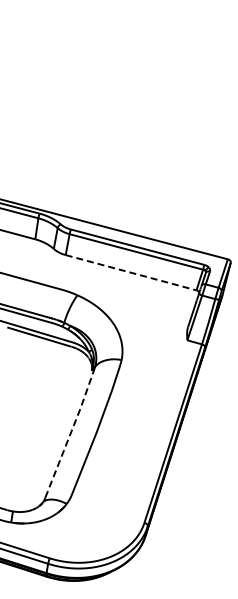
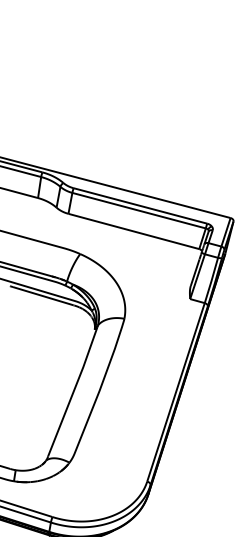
line: (131, 272) -> (134, 231), dashed -> solid
line: (71, 432) -> (74, 391), dashed -> solid

